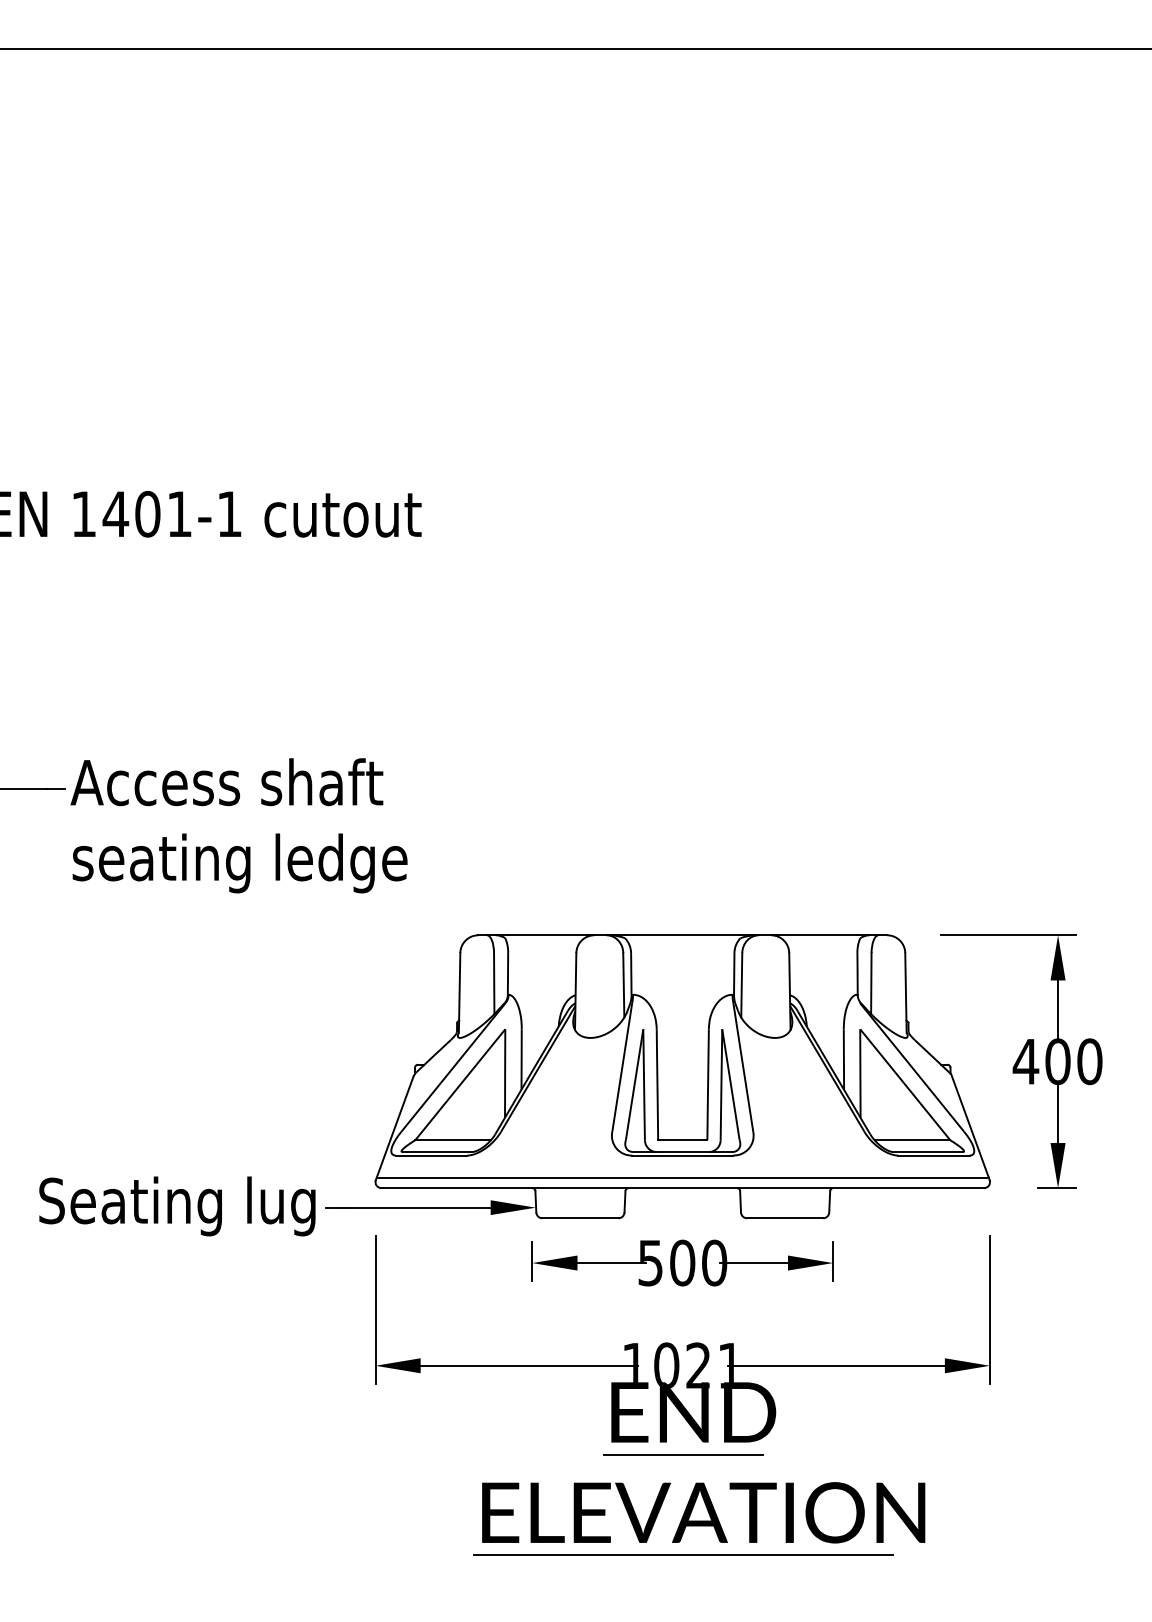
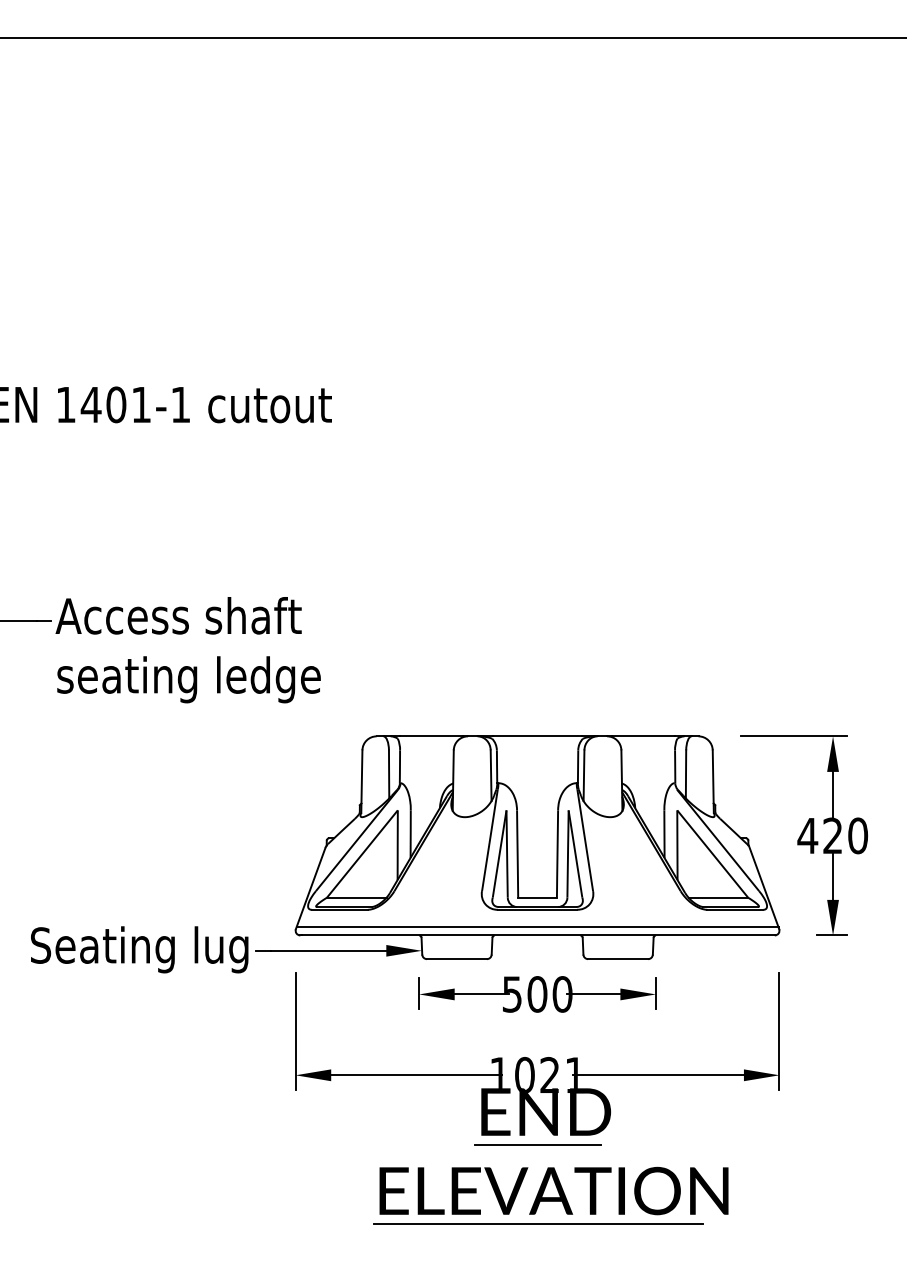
text: (1057, 1061) -> (832, 835), 400 -> 420

